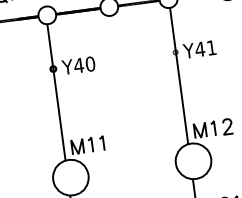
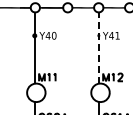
line: (178, 77) -> (98, 48), solid -> dashed

